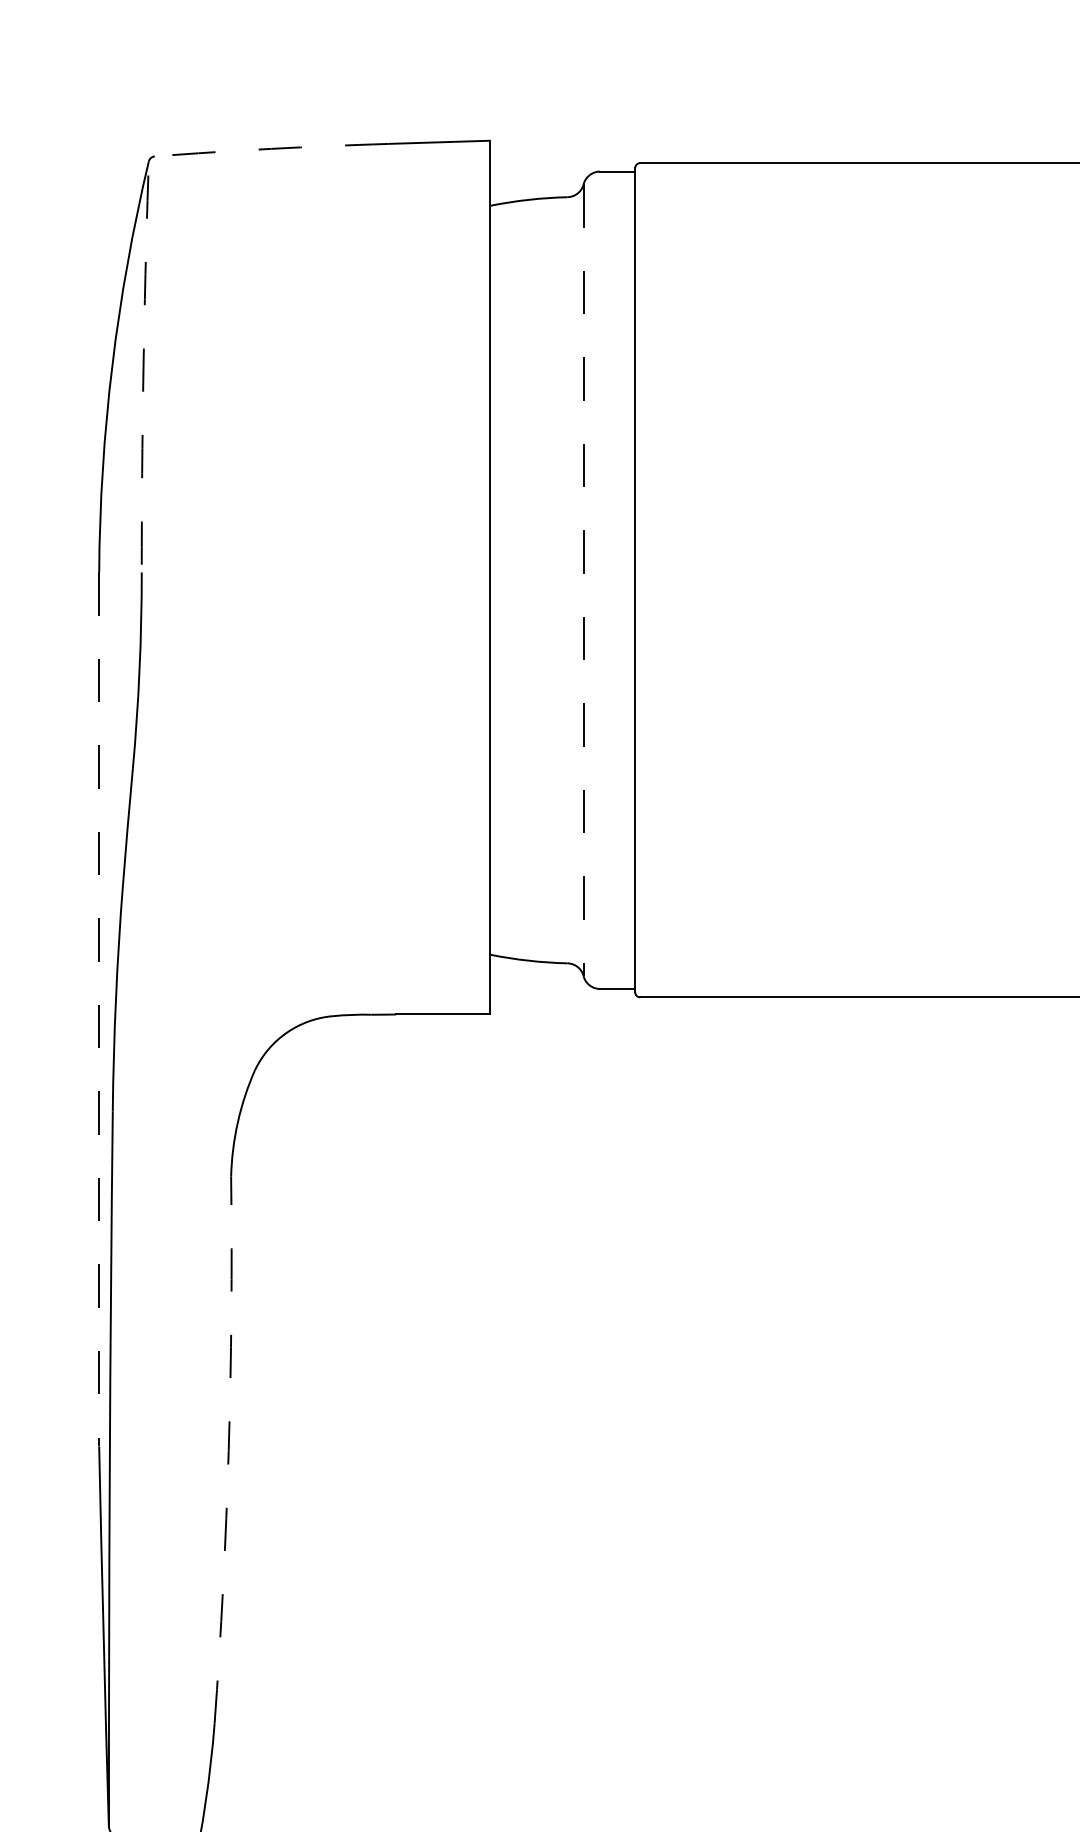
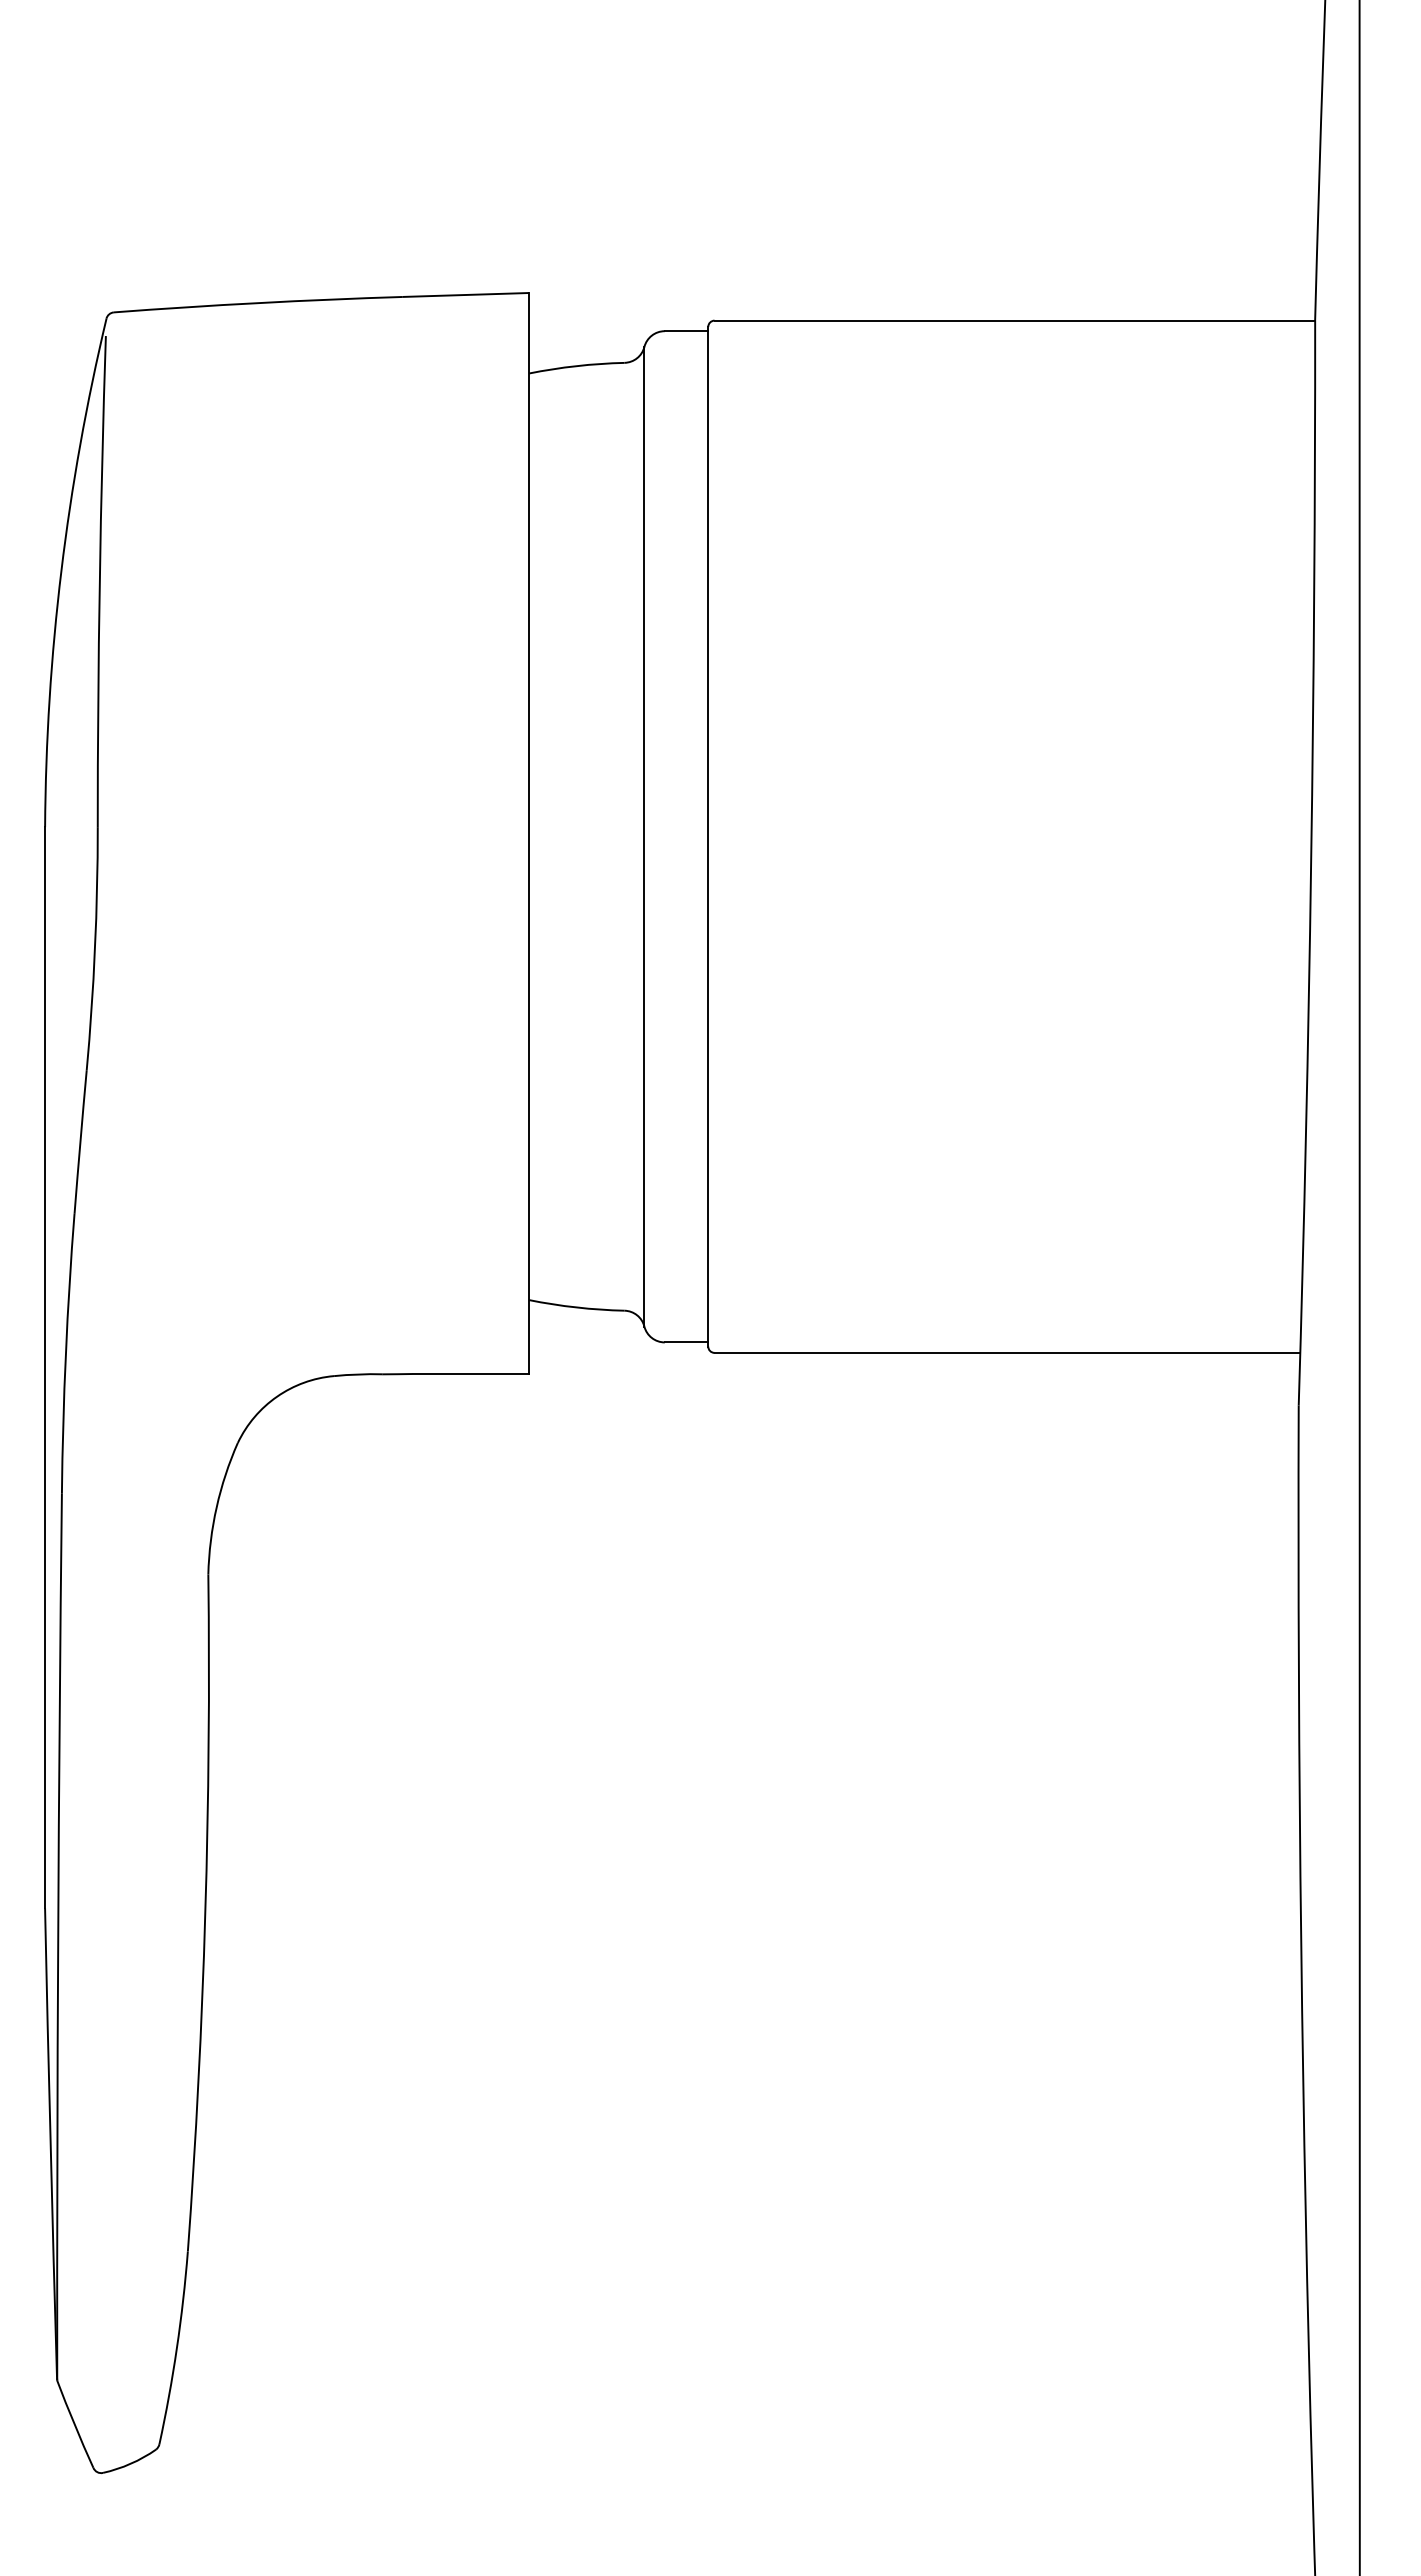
arc: (271, 149) -> (258, 303), dashed -> solid
arc: (143, 373) -> (99, 581), dashed -> solid
line: (583, 580) -> (644, 836), dashed -> solid
line: (99, 1009) -> (45, 1367), dashed -> solid
arc: (228, 1450) -> (205, 1913), dashed -> solid

